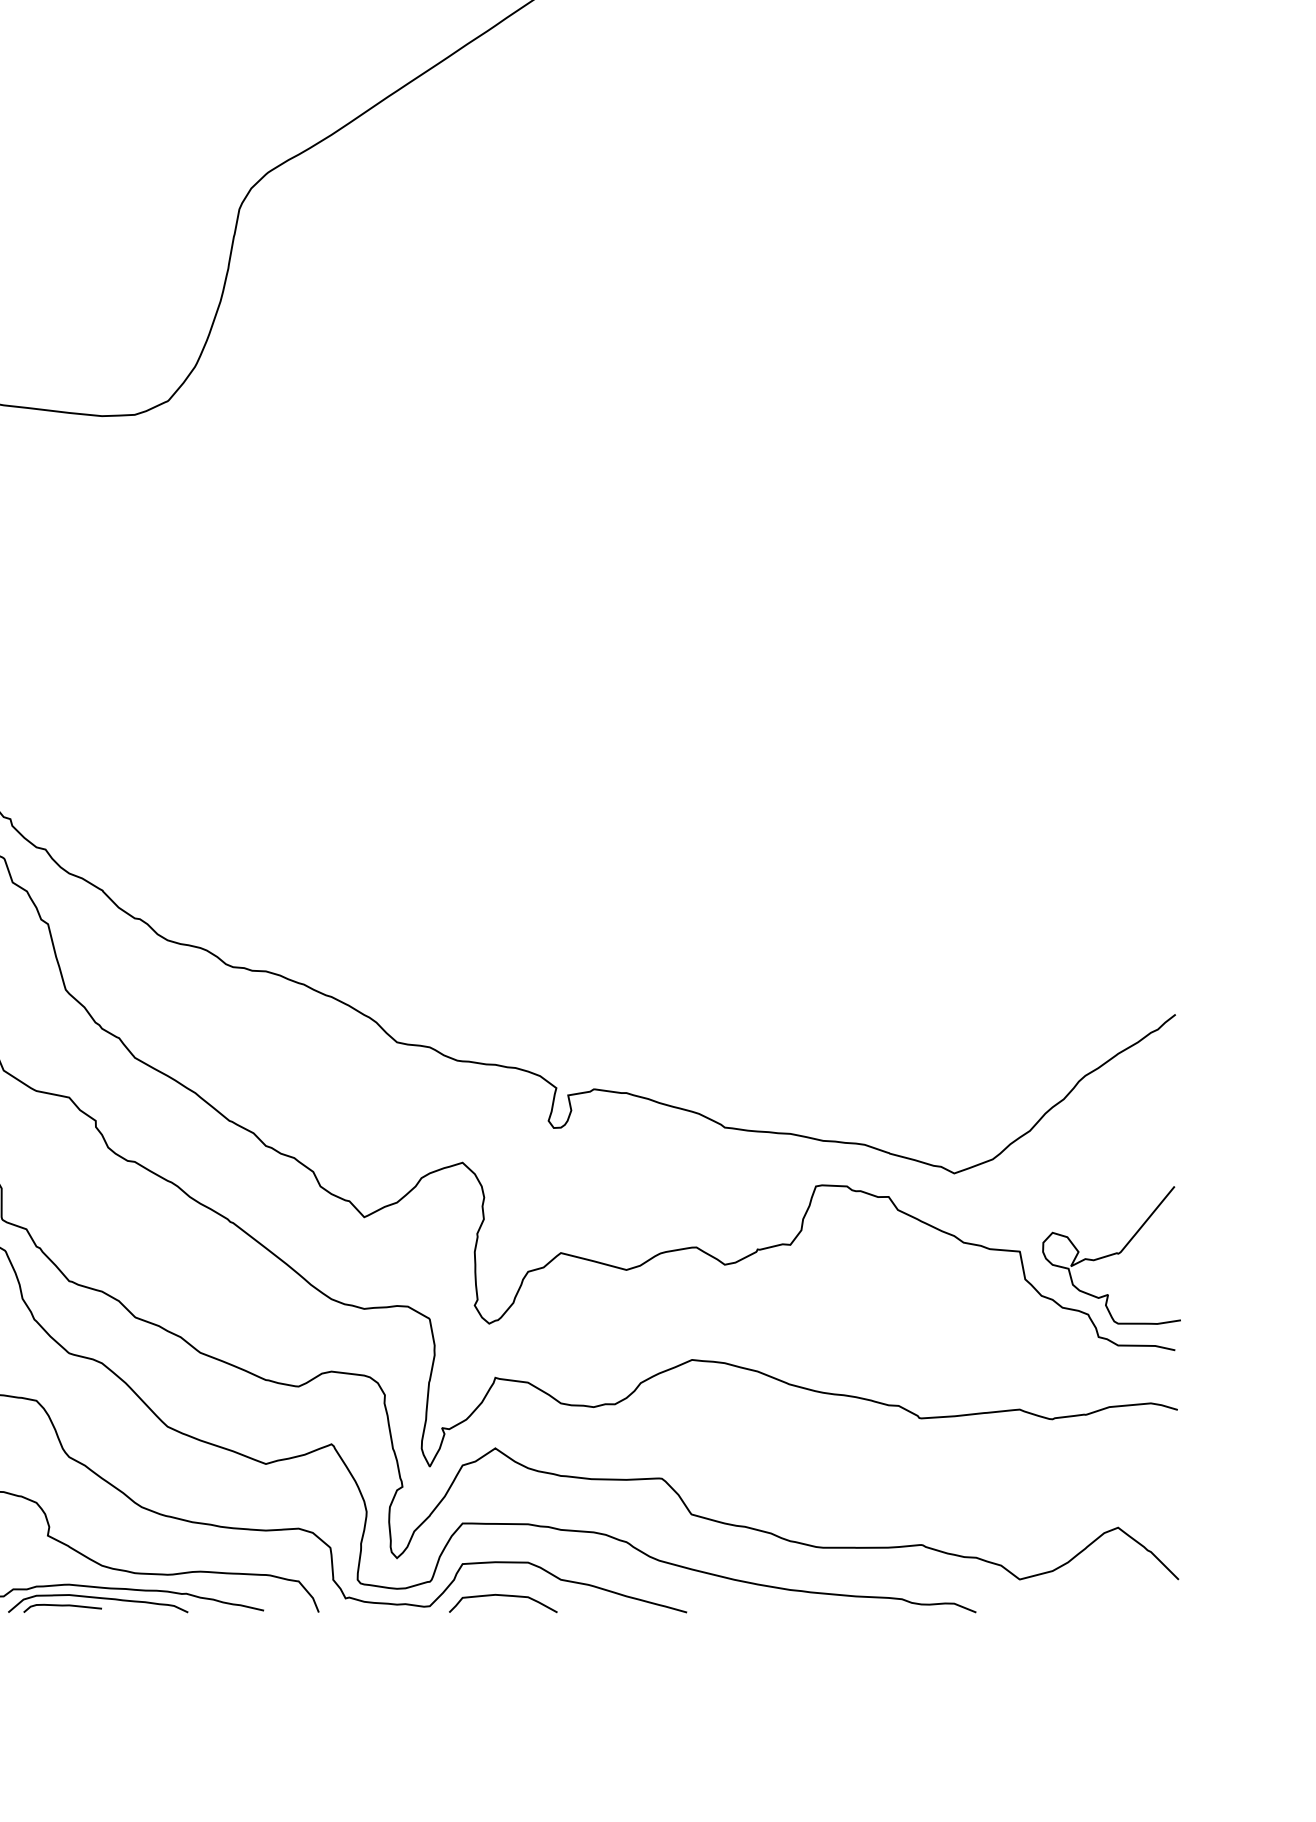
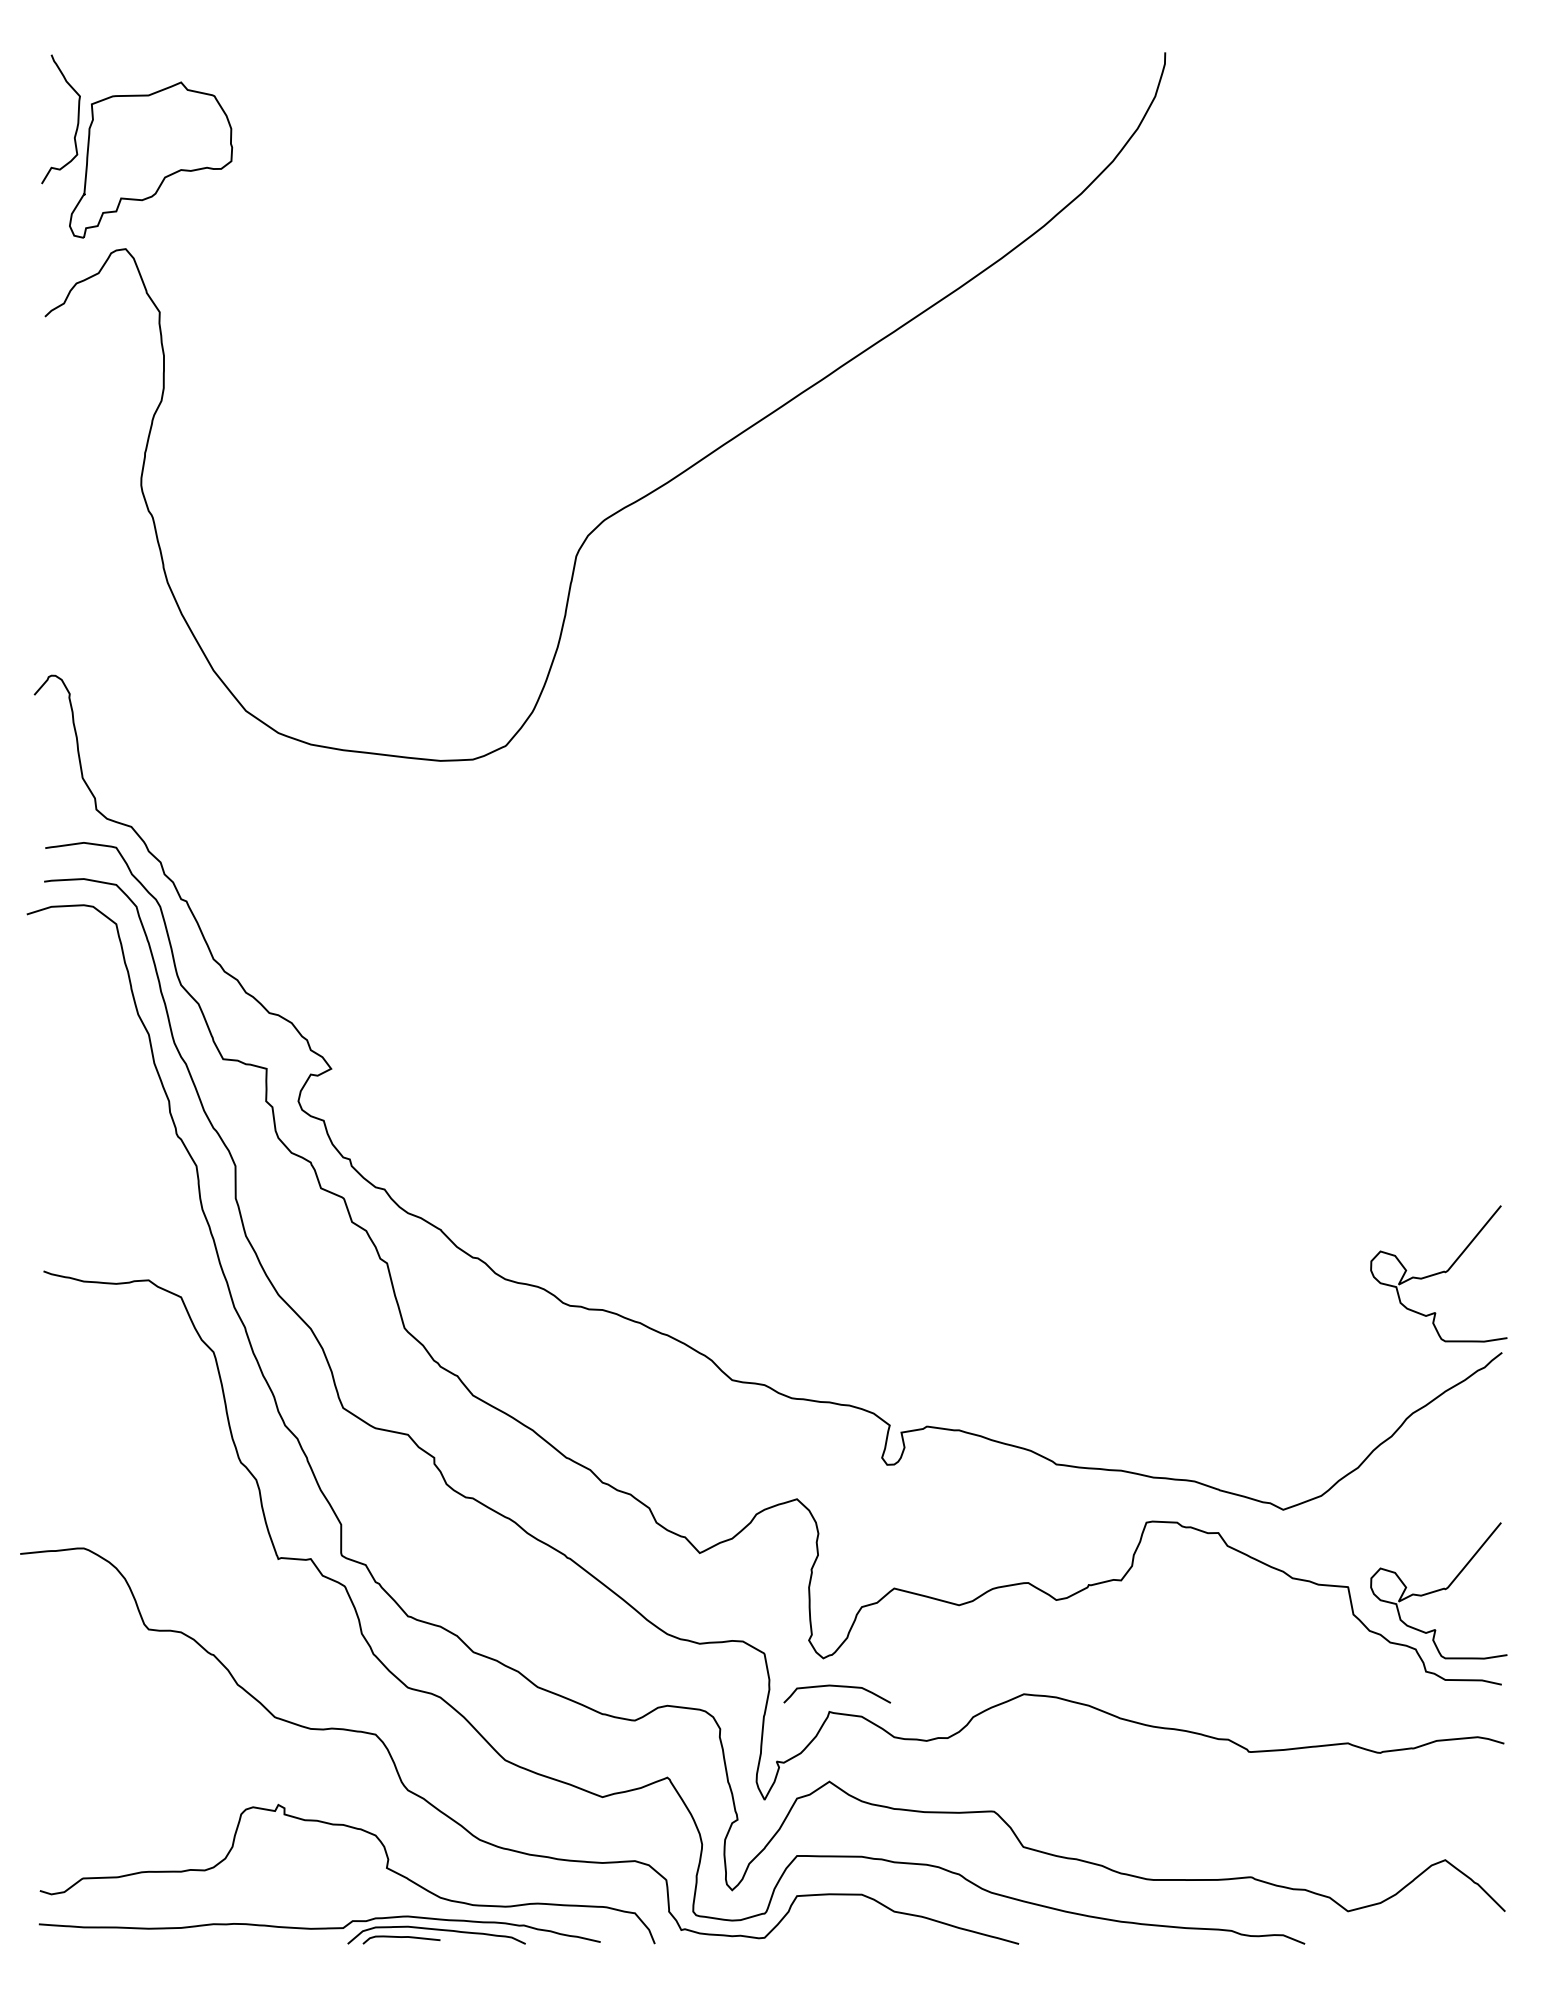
curve: (1111, 934) -> (1438, 1273), added
curve: (505, 1596) -> (839, 1687), moved

